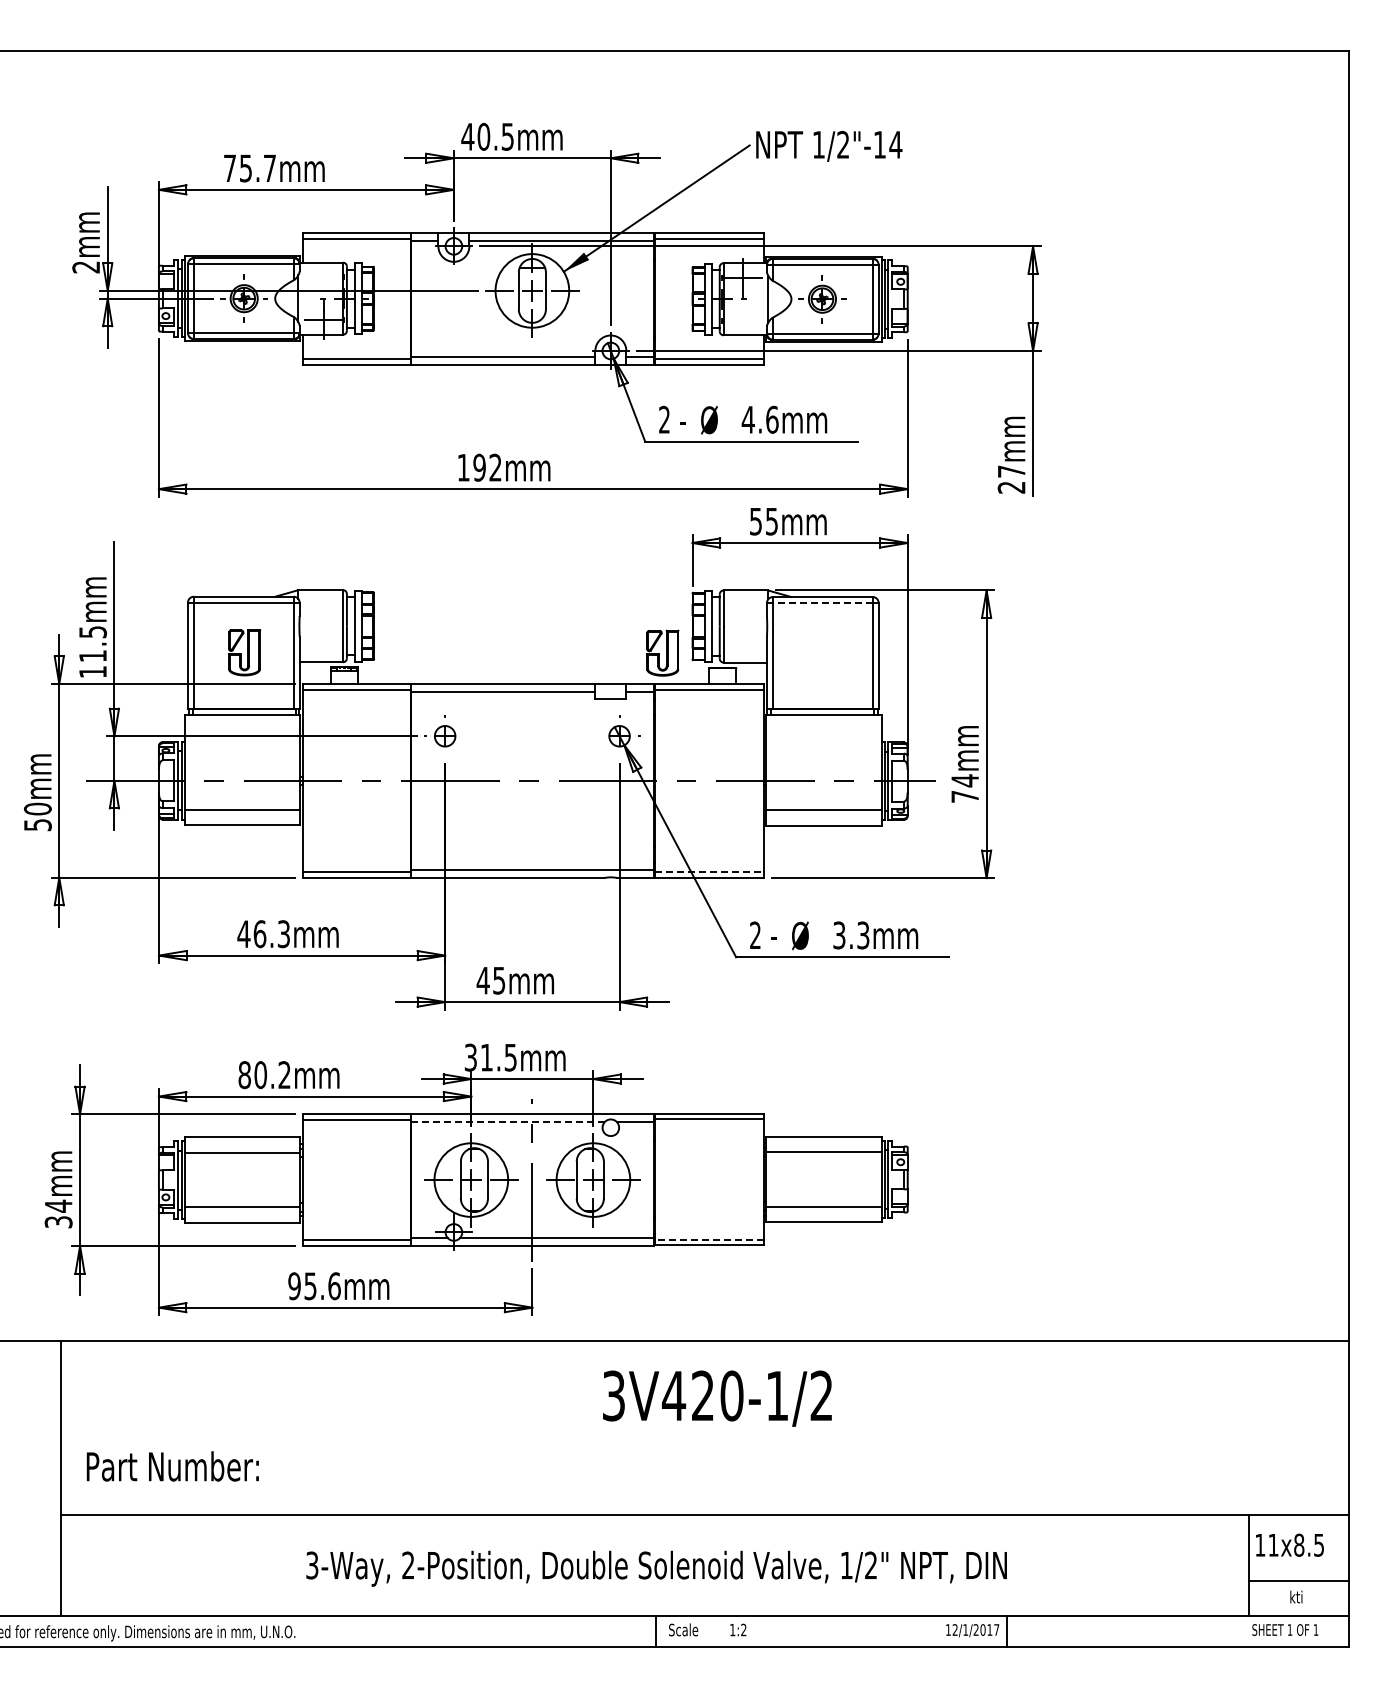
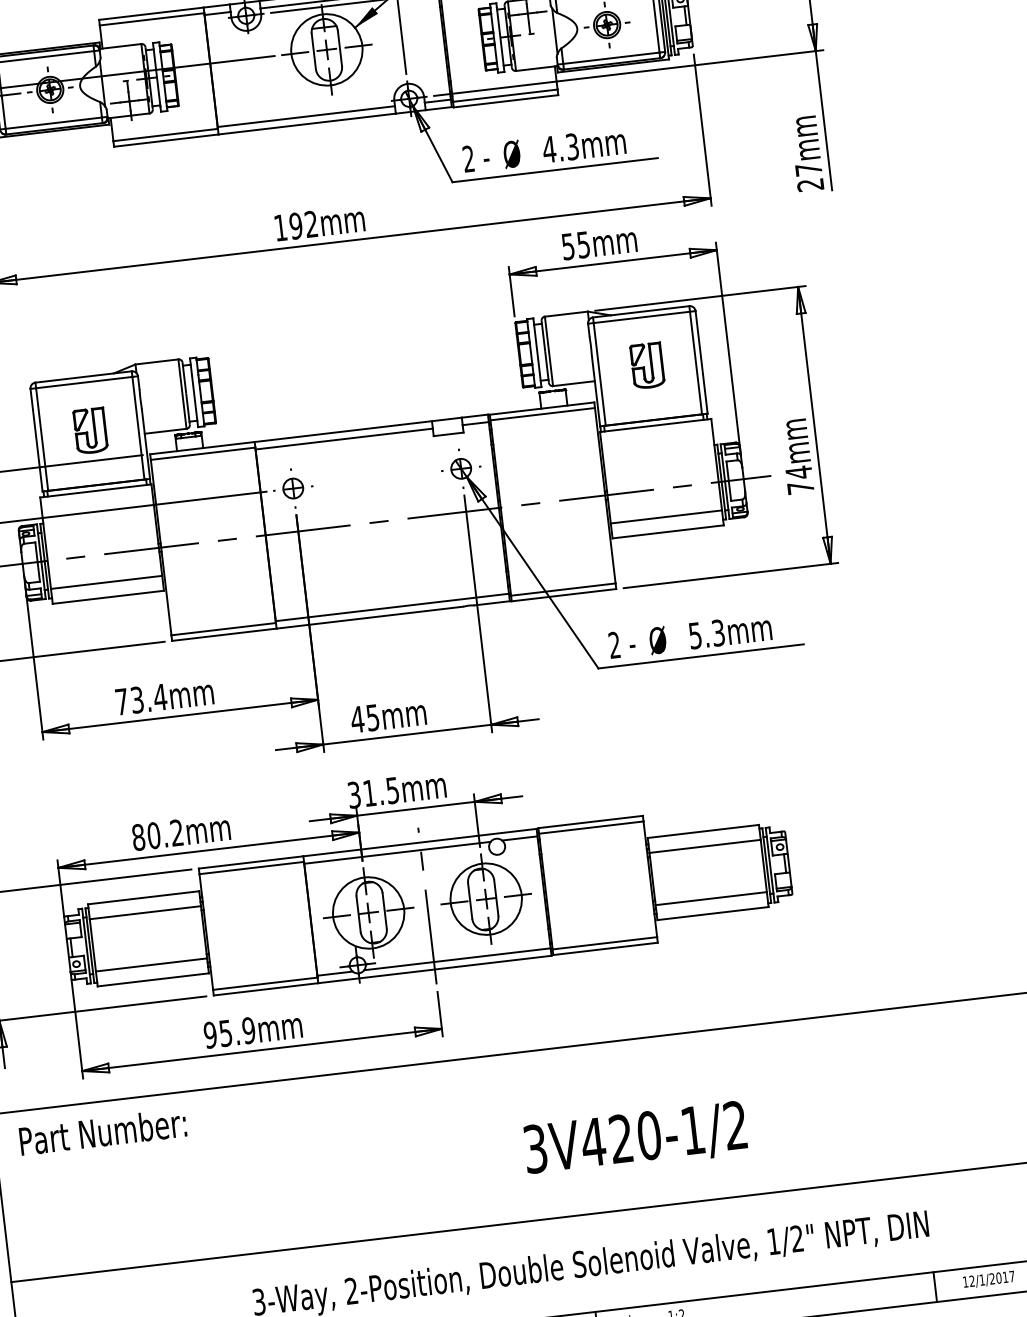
text: (772, 419) -> (572, 146), 4.6mm -> 4.3mm
line: (822, 602) -> (641, 317), dashed -> solid
part: (662, 652) -> (647, 365), moved
line: (710, 872) -> (564, 589), dashed -> solid
text: (263, 934) -> (140, 699), 46.3mm -> 73.4mm
text: (839, 934) -> (695, 634), 3.3mm -> 5.3mm
line: (508, 1121) -> (397, 852), dashed -> solid
line: (709, 1239) -> (604, 943), dashed -> solid
text: (334, 1286) -> (248, 1030), 95.6mm -> 95.9mm
text: (717, 1398) -> (635, 1139), moved
text: (172, 1466) -> (102, 1132), moved
text: (972, 1630) -> (988, 1279), moved

